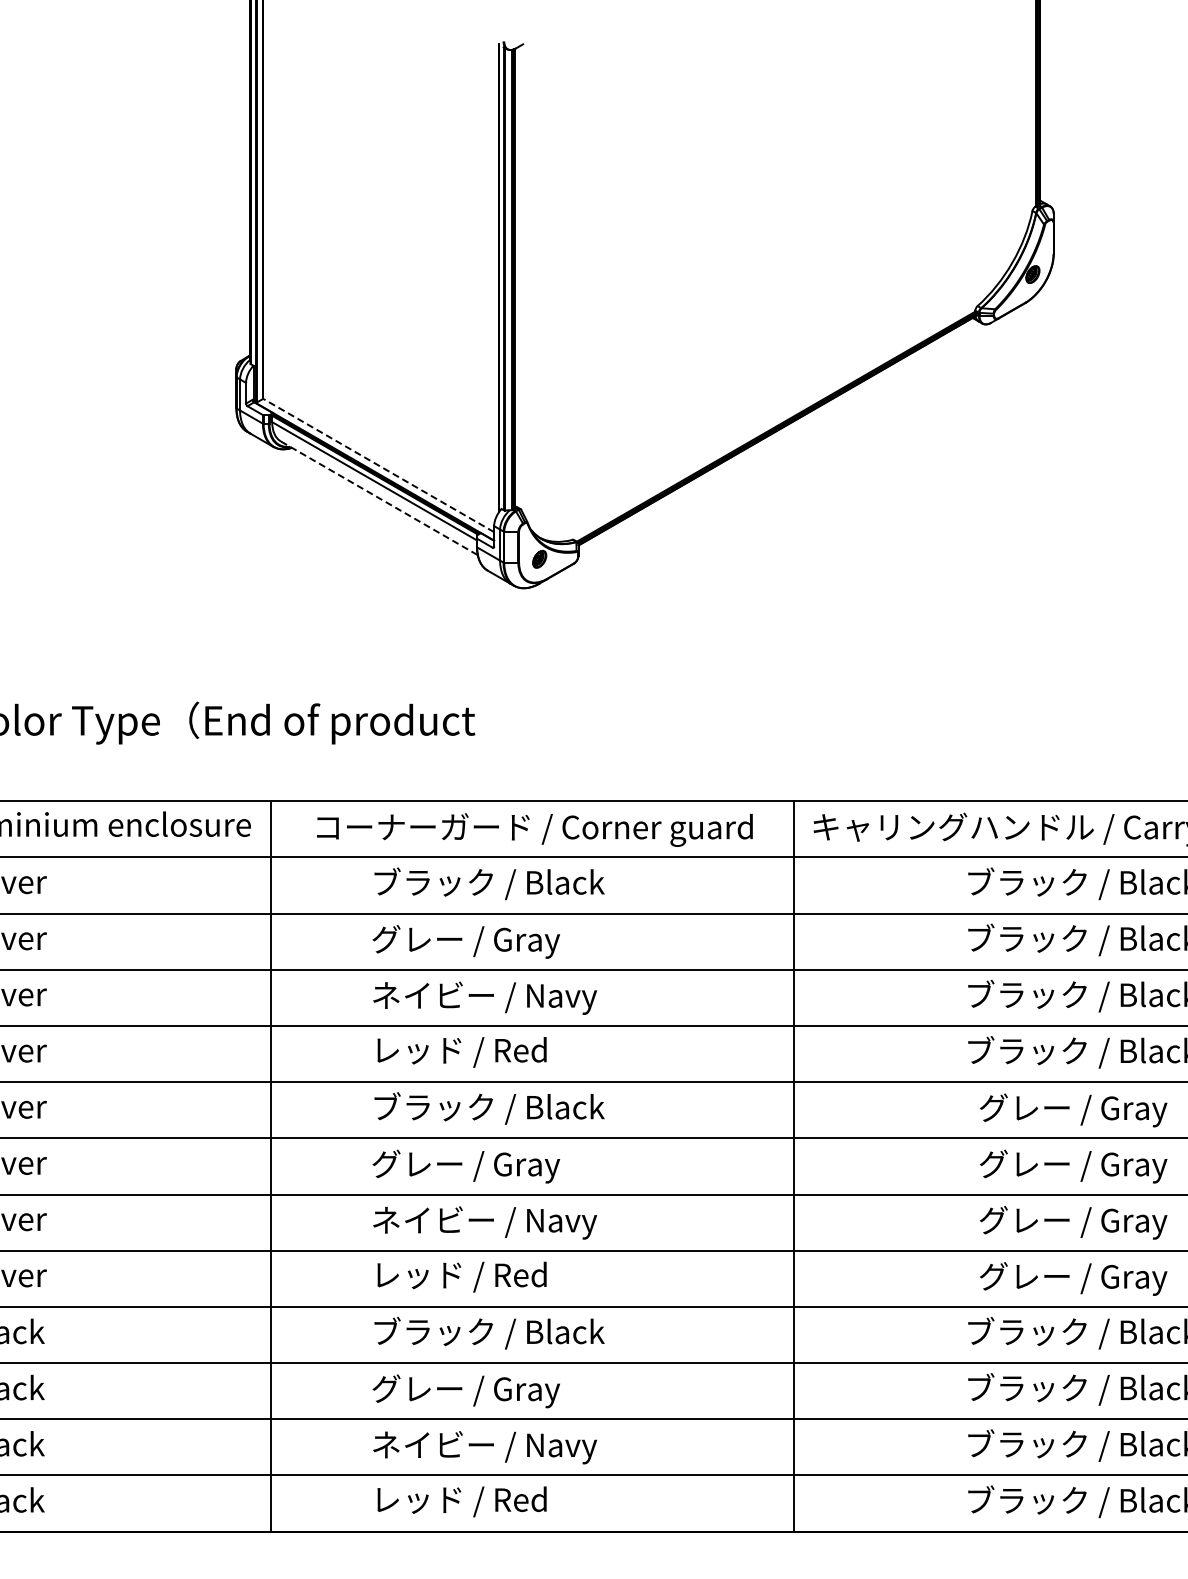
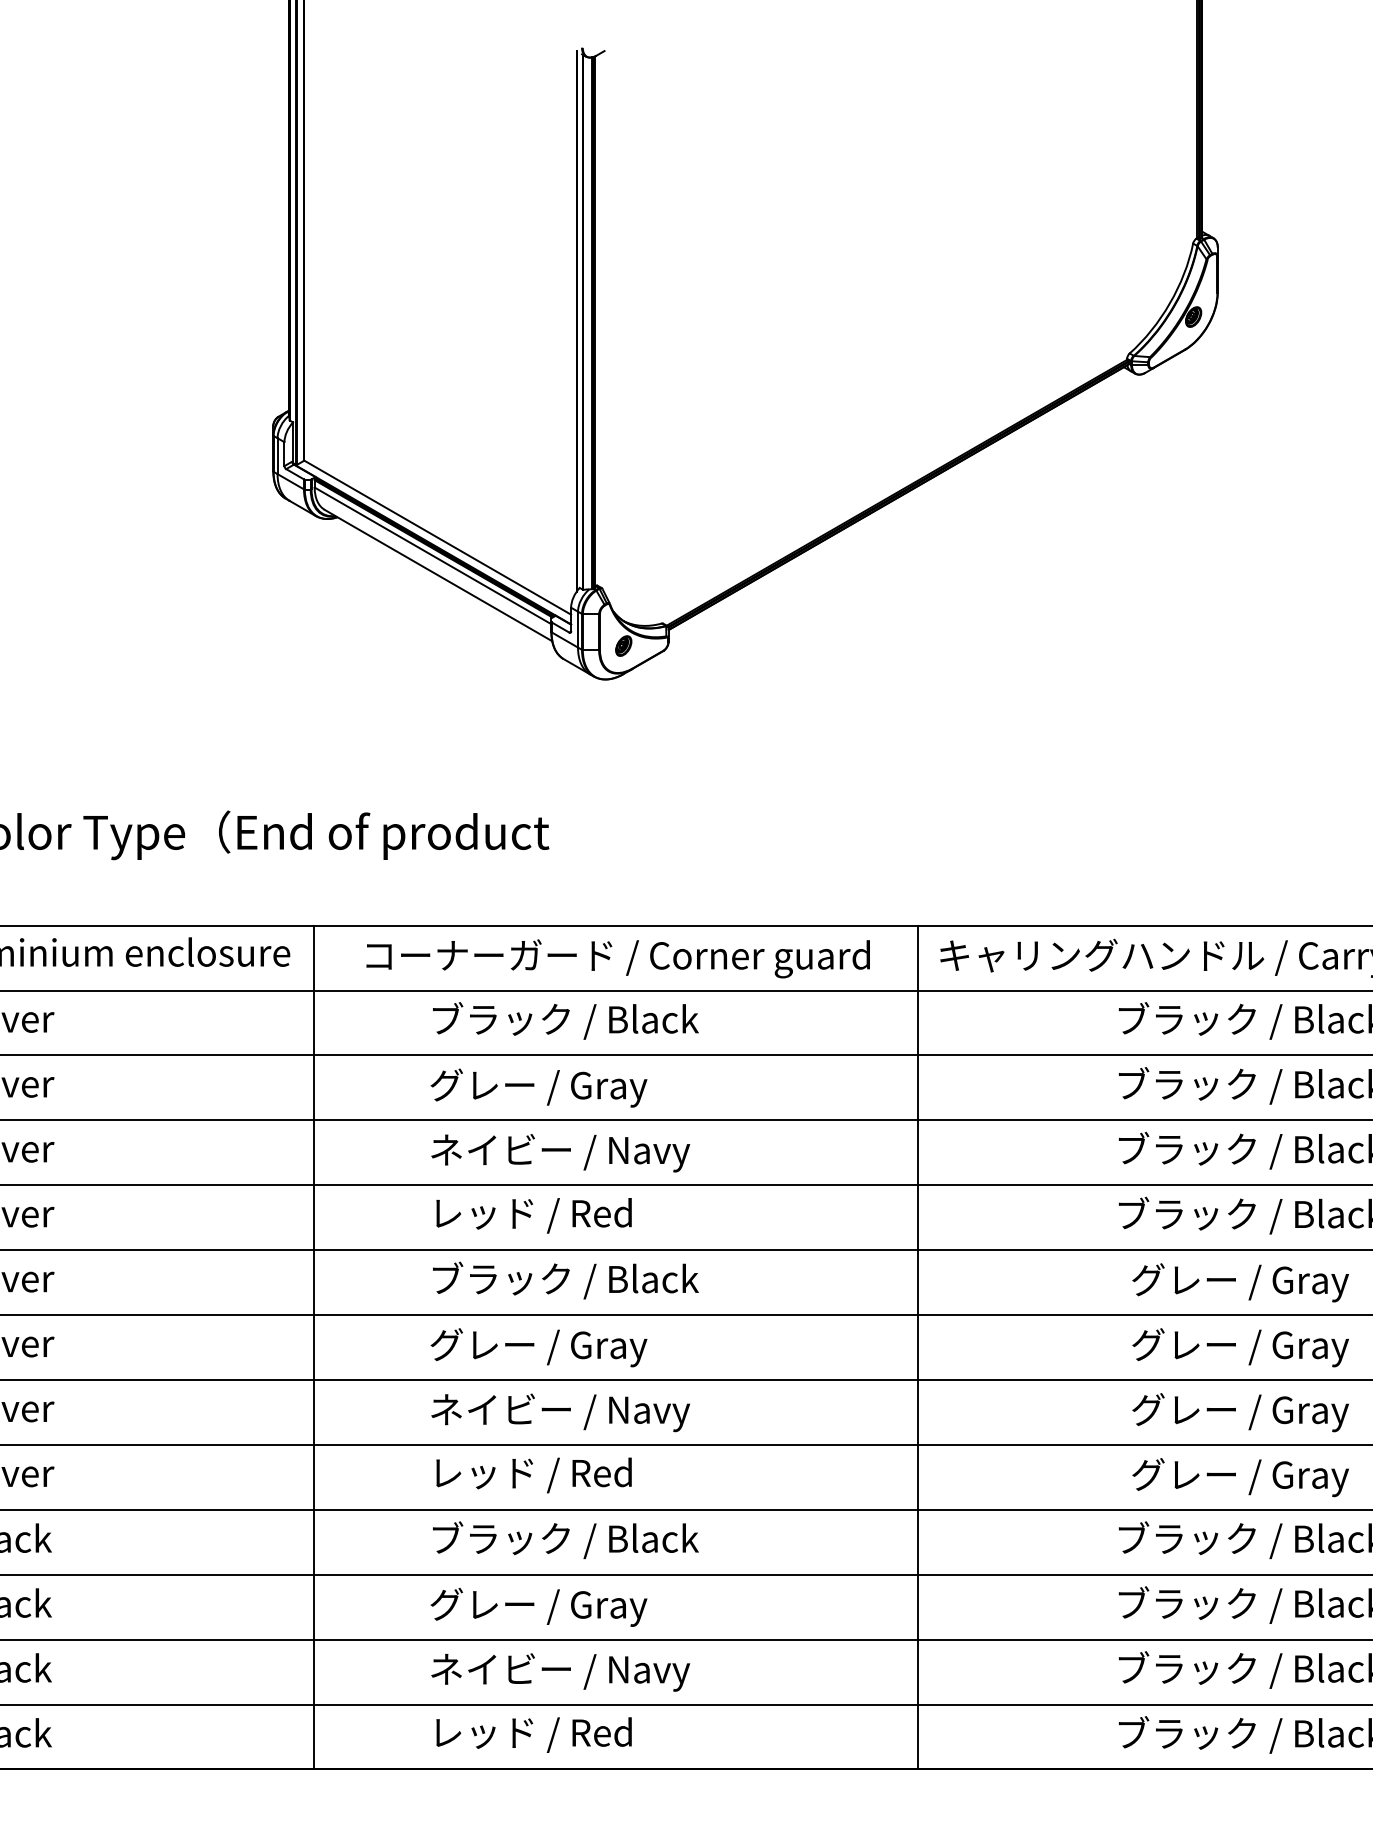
line: (378, 465) -> (437, 537), dashed -> solid
line: (379, 498) -> (438, 575), dashed -> solid

